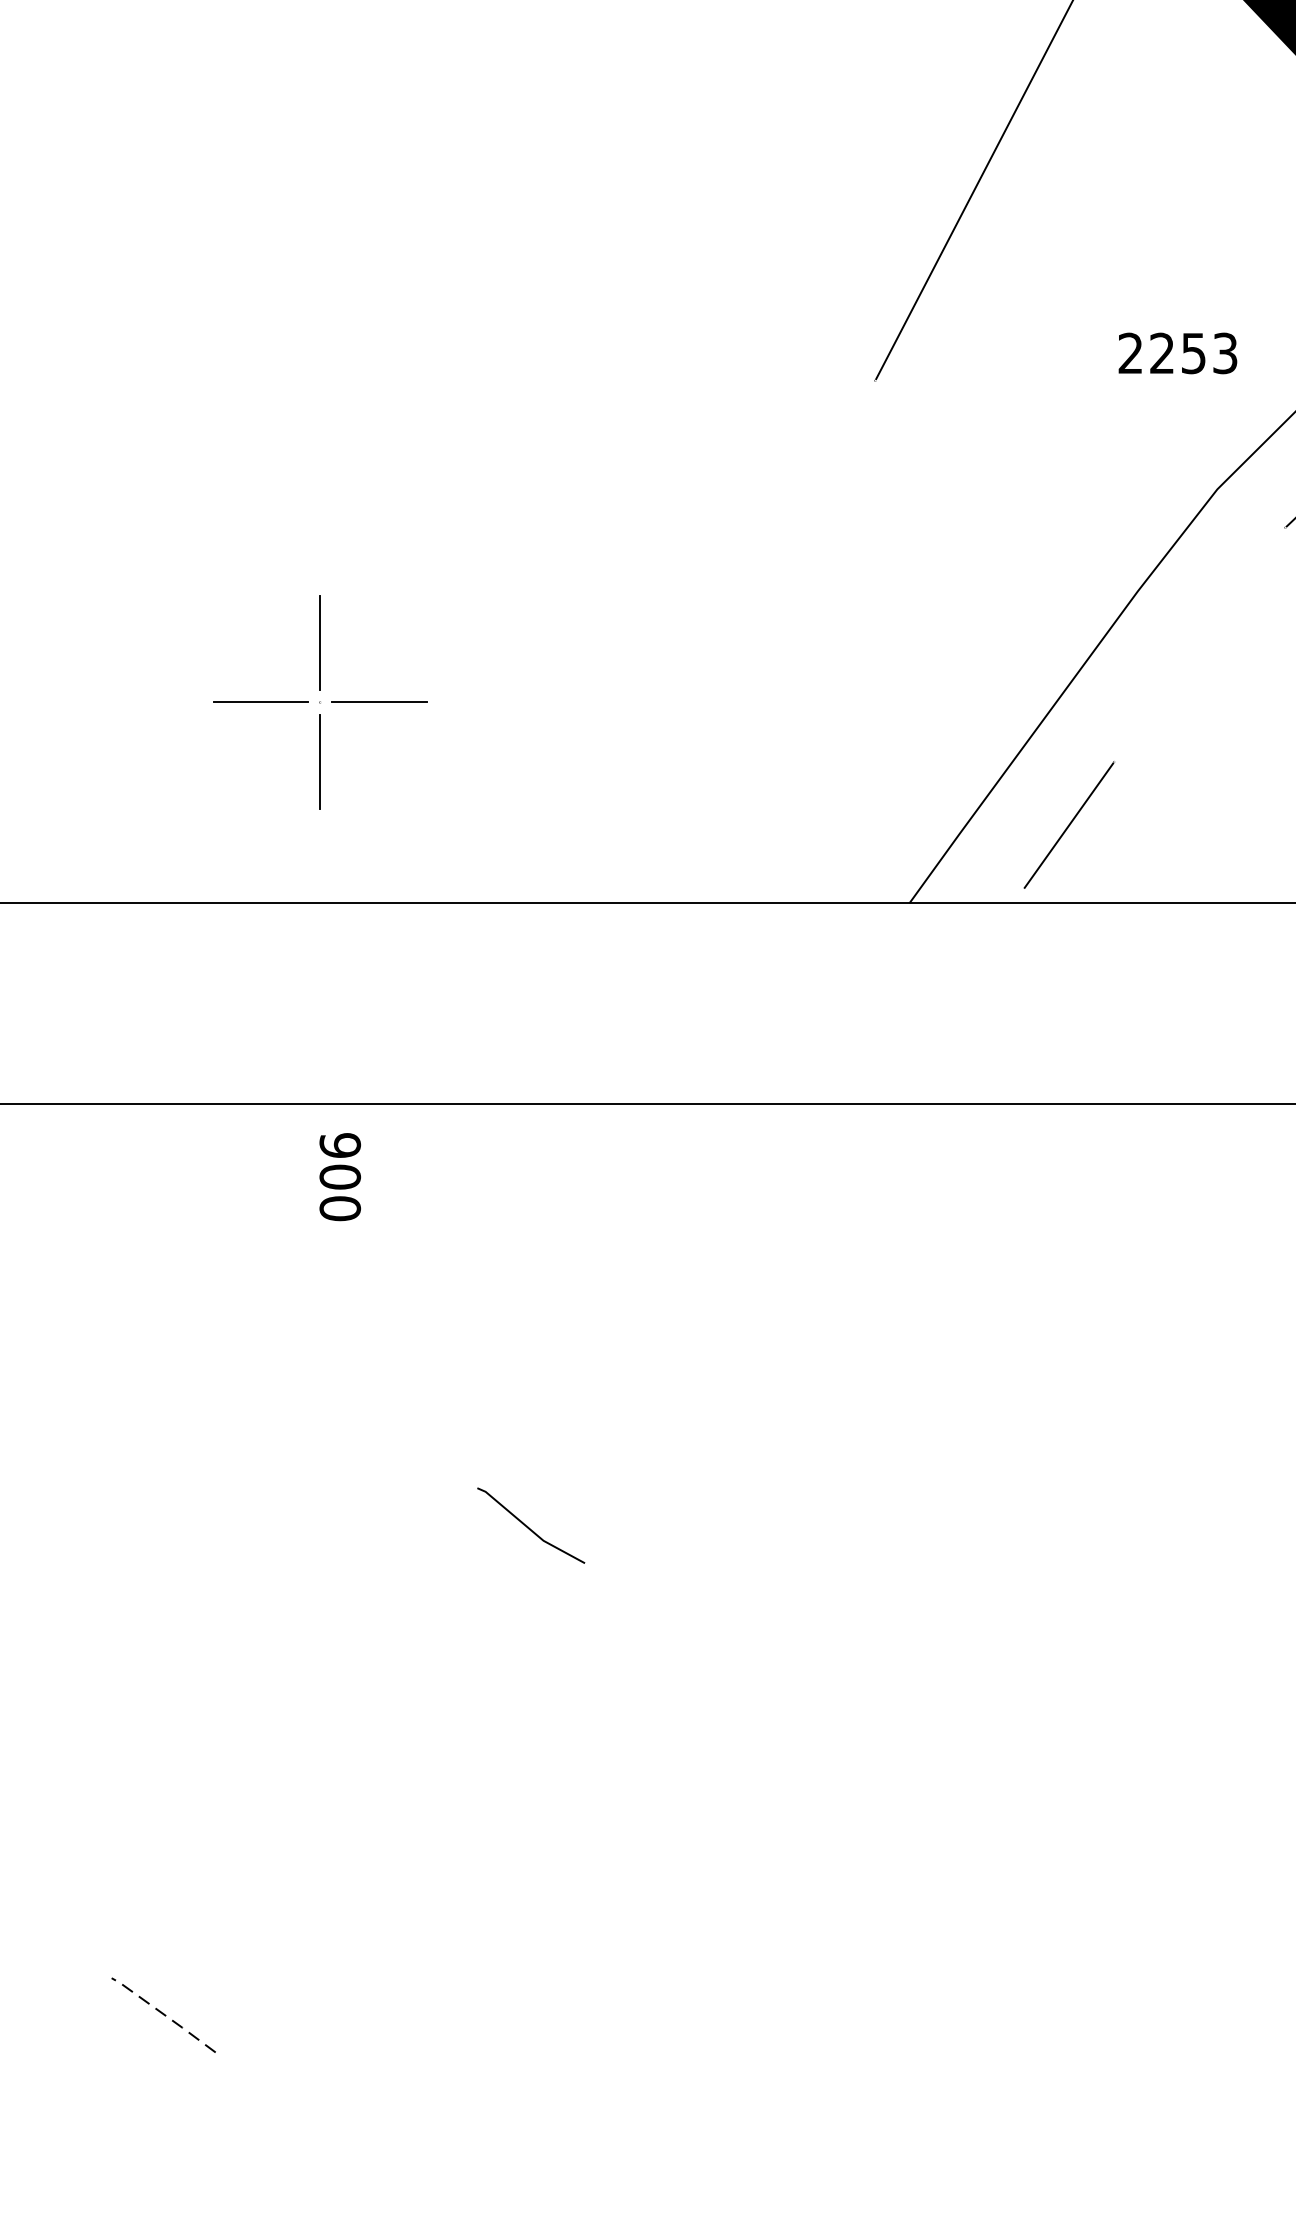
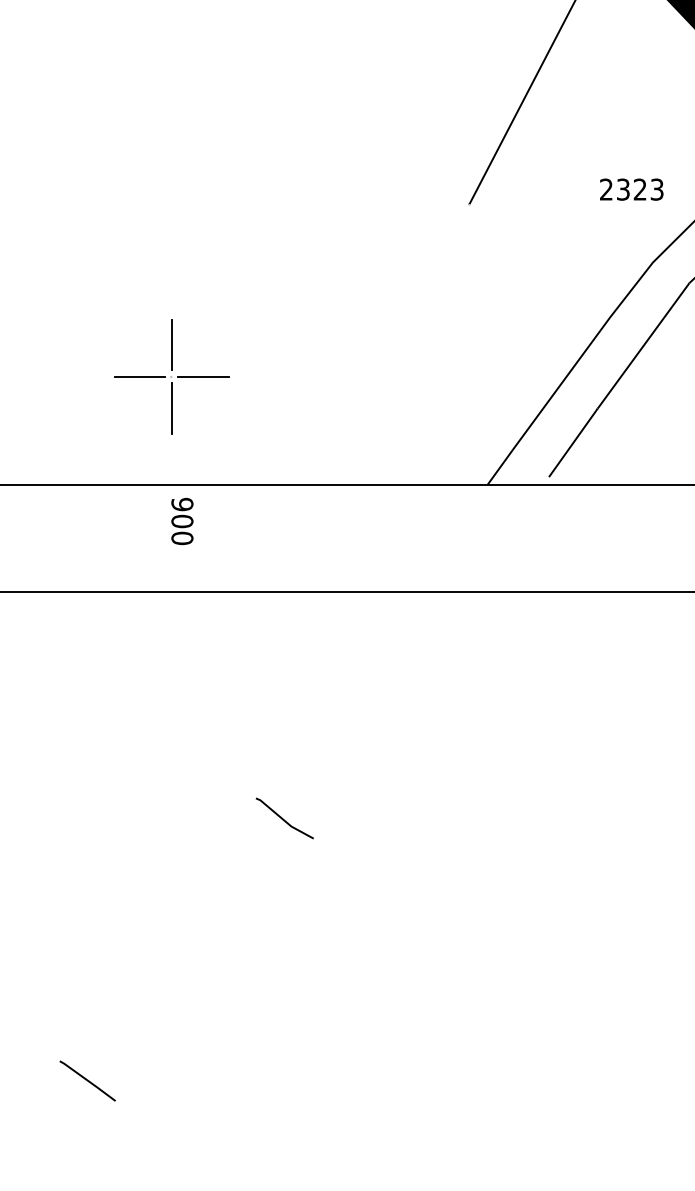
text: (1177, 353) -> (631, 189), 2253 -> 2323
line: (1199, 643) -> (643, 345), added
text: (340, 1177) -> (182, 521), moved
line: (165, 2014) -> (88, 1080), dashed -> solid

